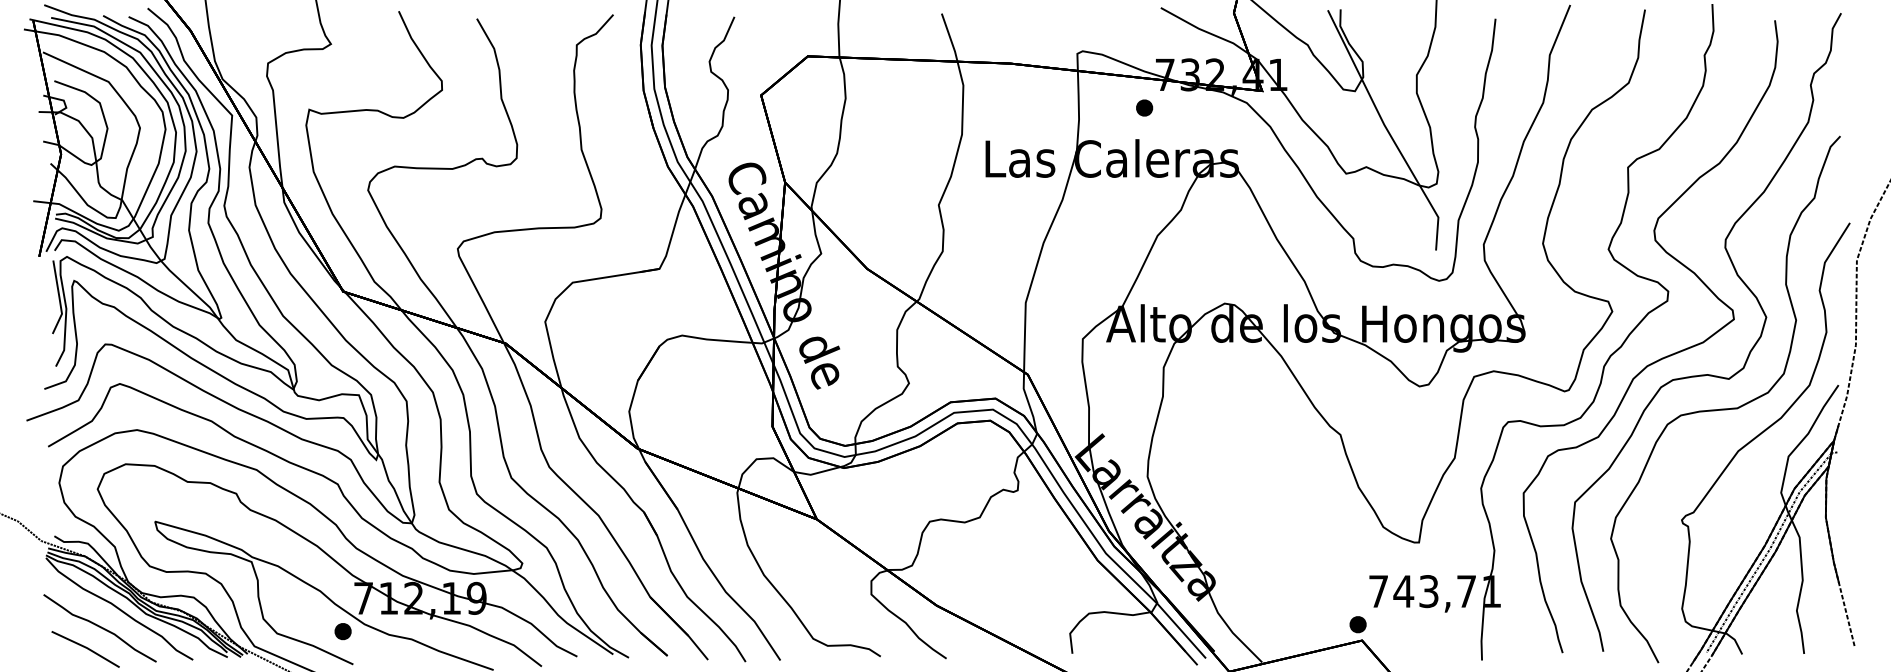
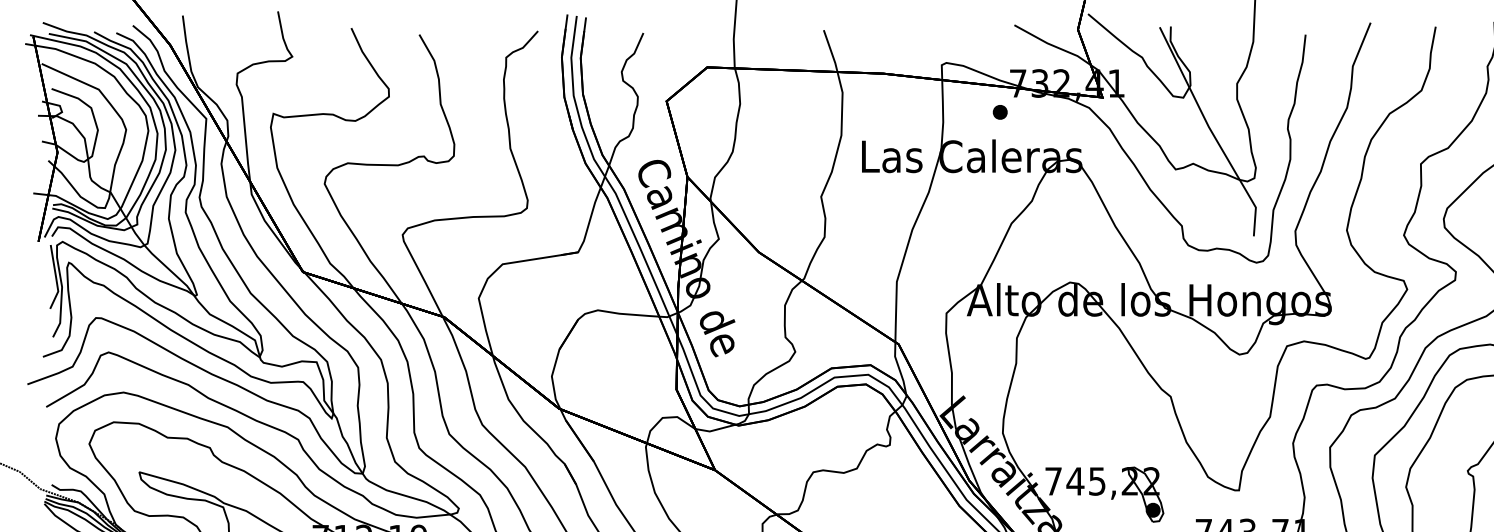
part: (1264, 547) -> (1104, 494), added

